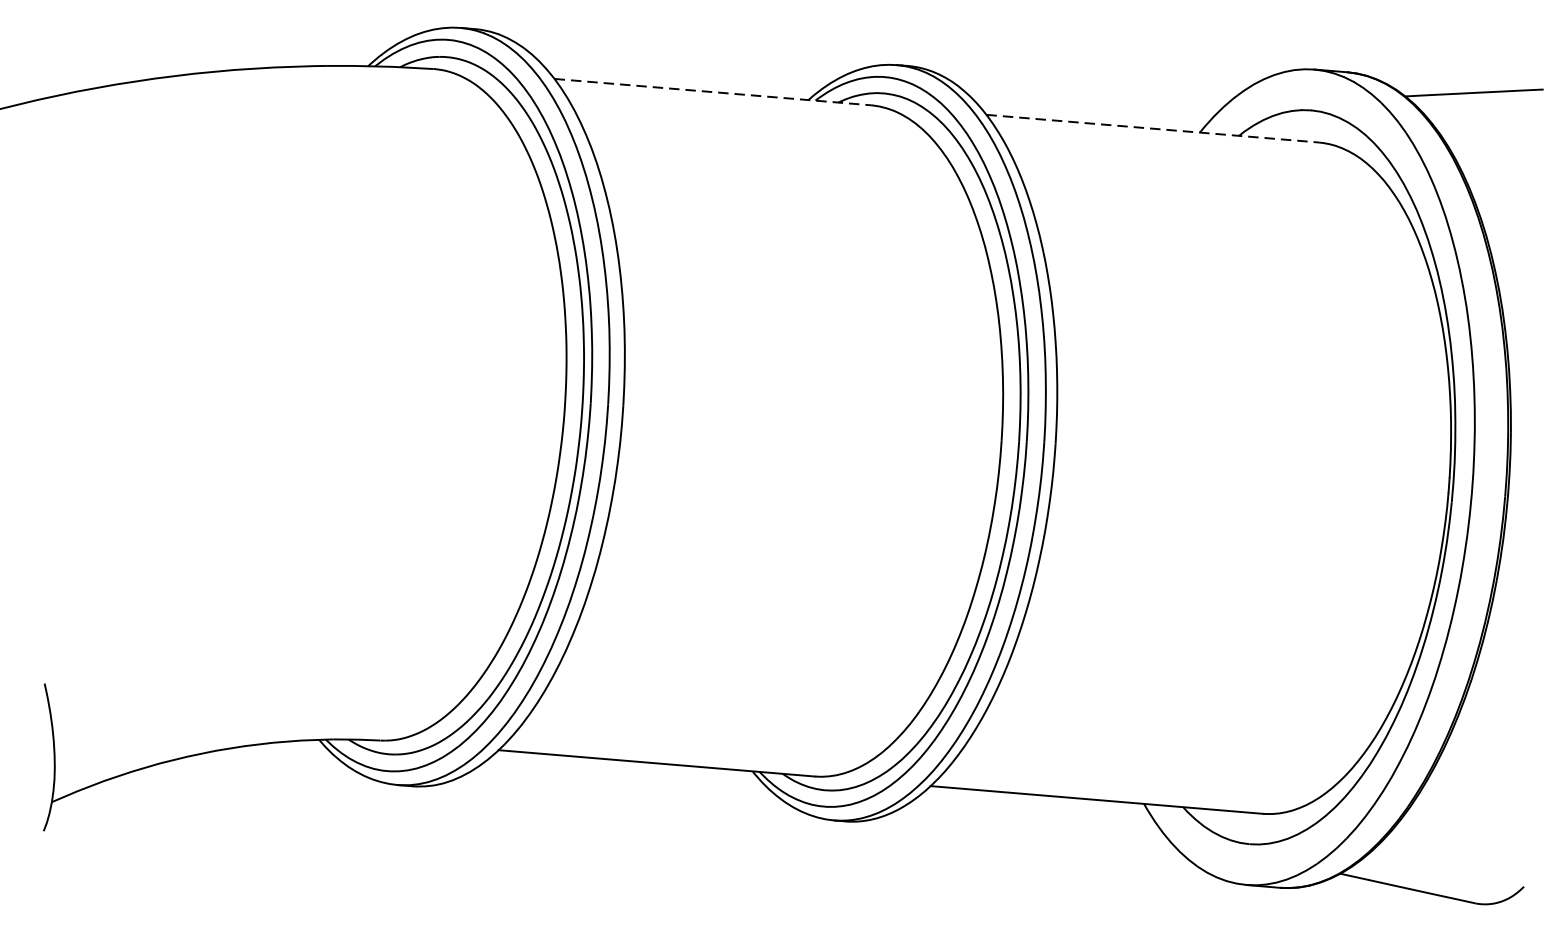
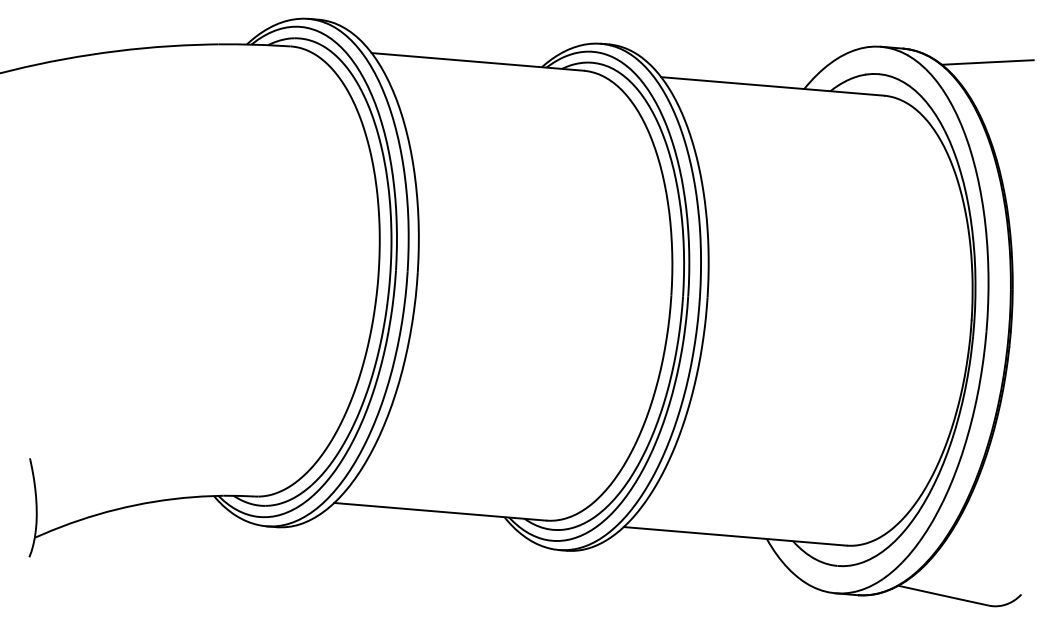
line: (713, 91) -> (478, 61), dashed -> solid
line: (1152, 128) -> (772, 86), dashed -> solid

